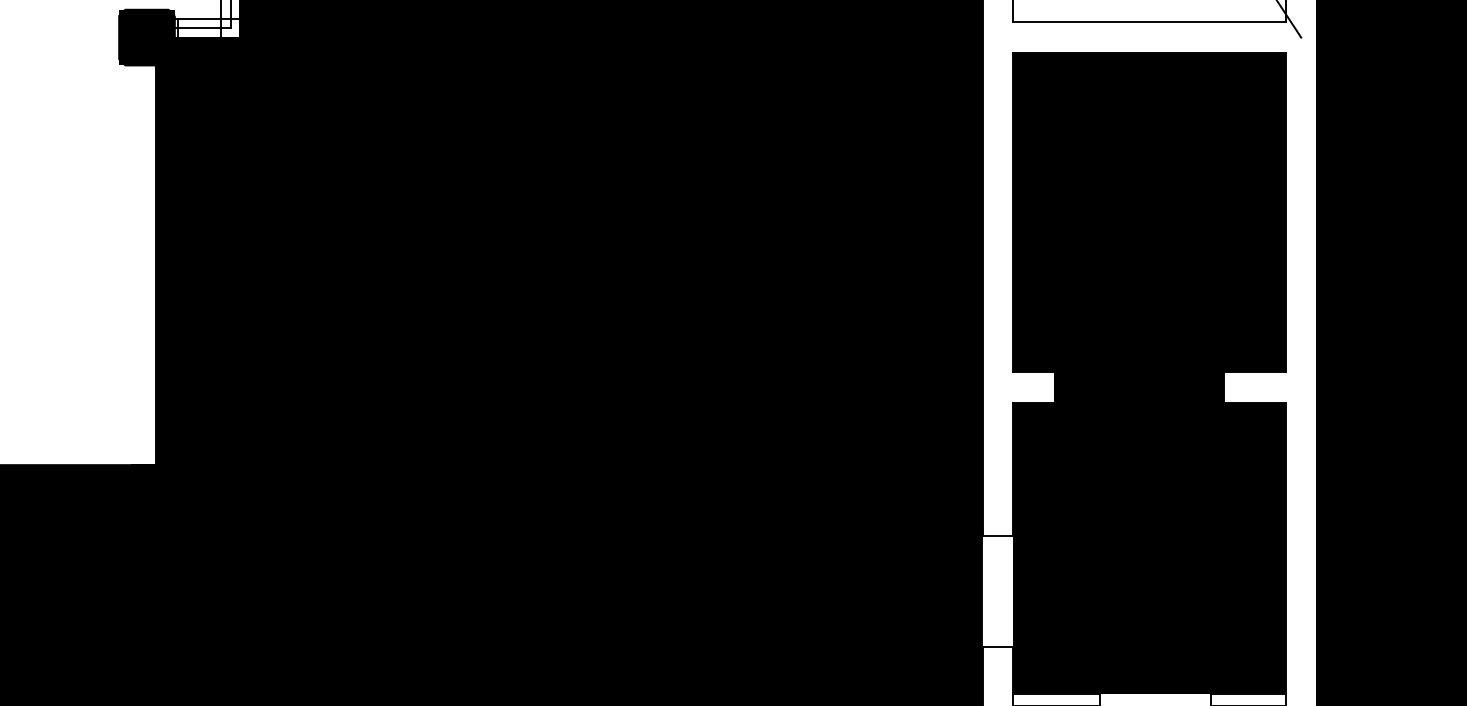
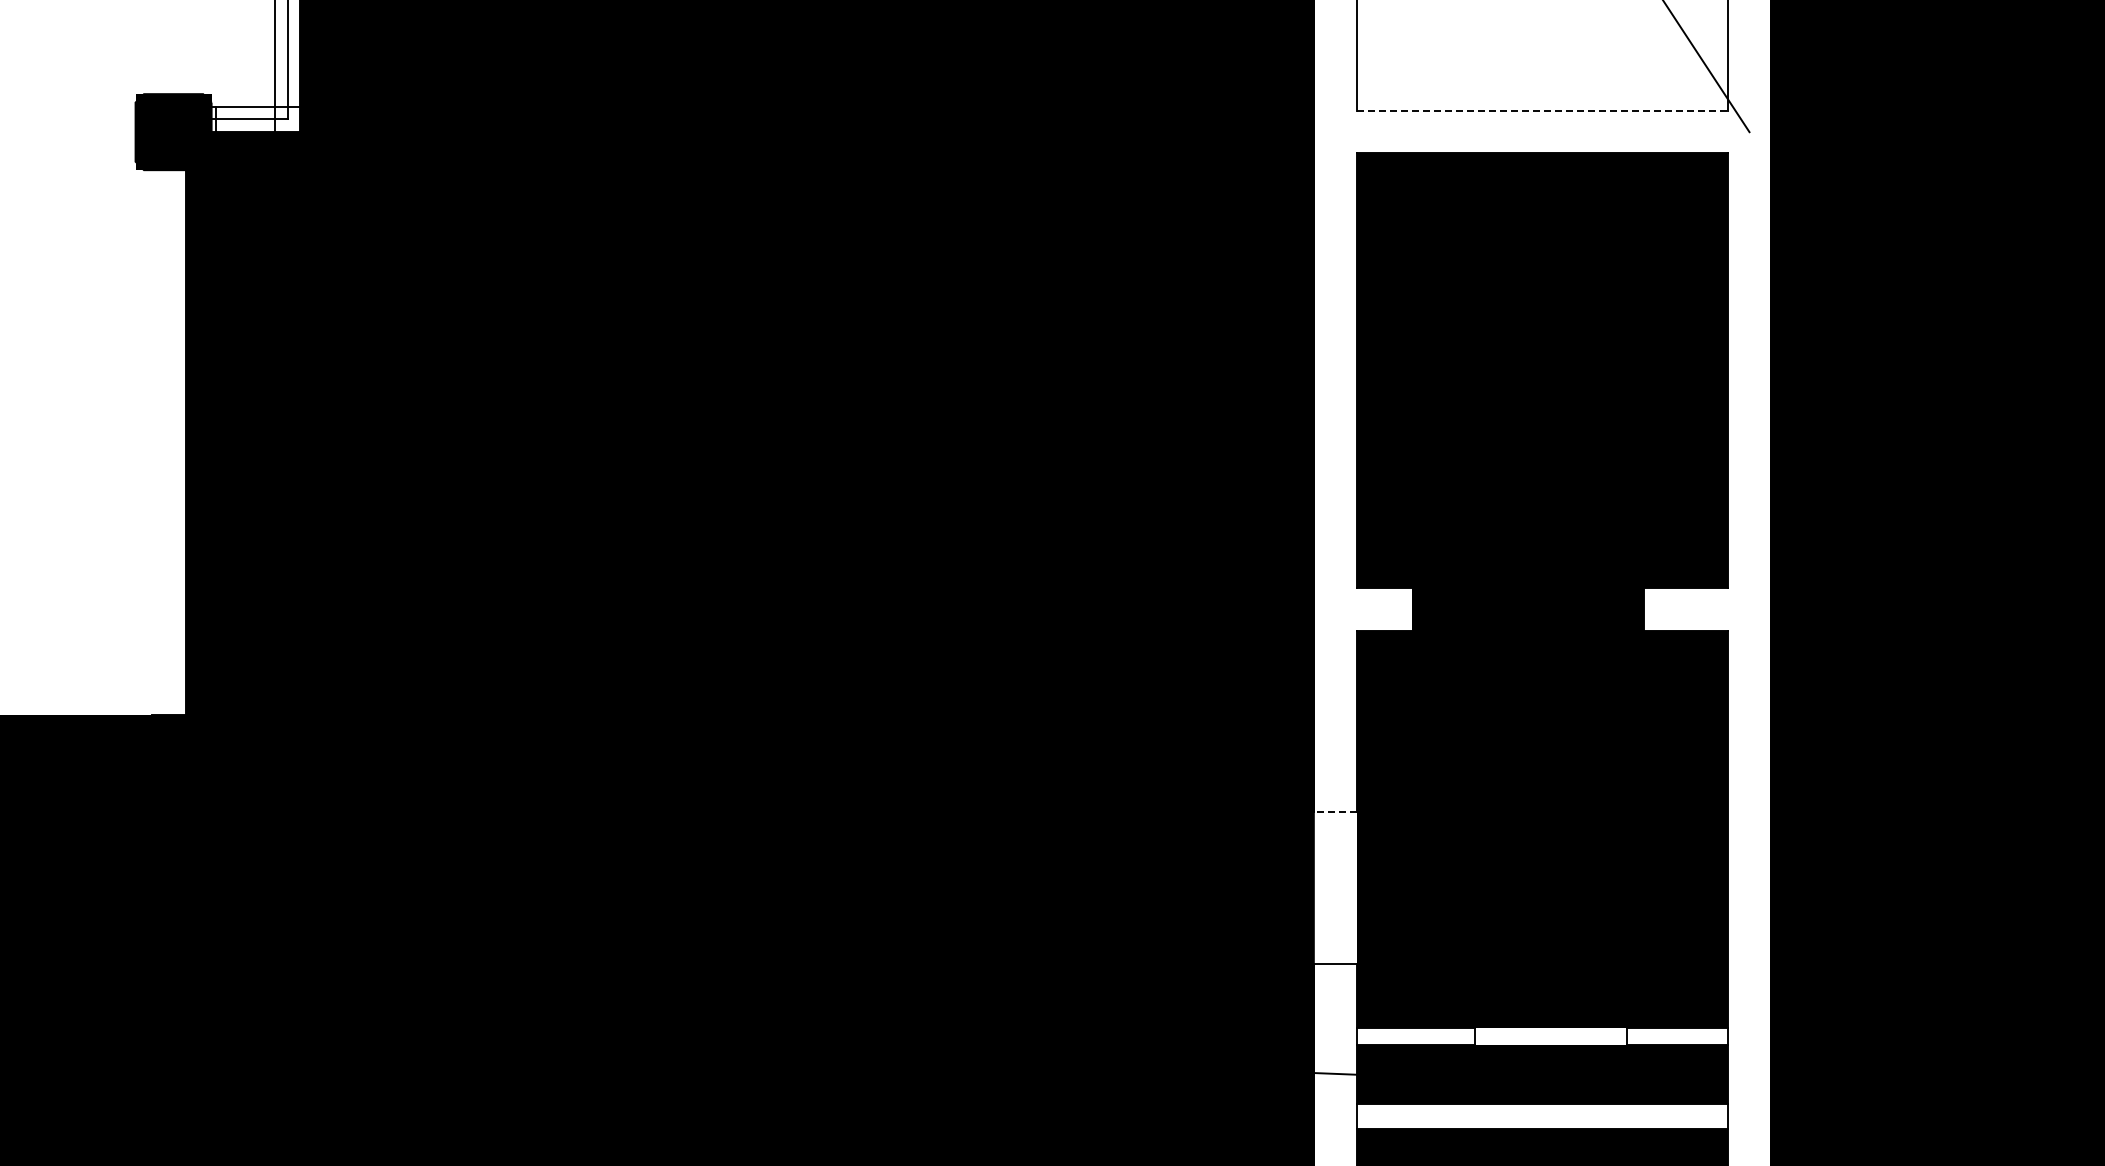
line: (1149, 22) -> (1542, 111), solid -> dashed
line: (997, 535) -> (1334, 812), solid -> dashed

